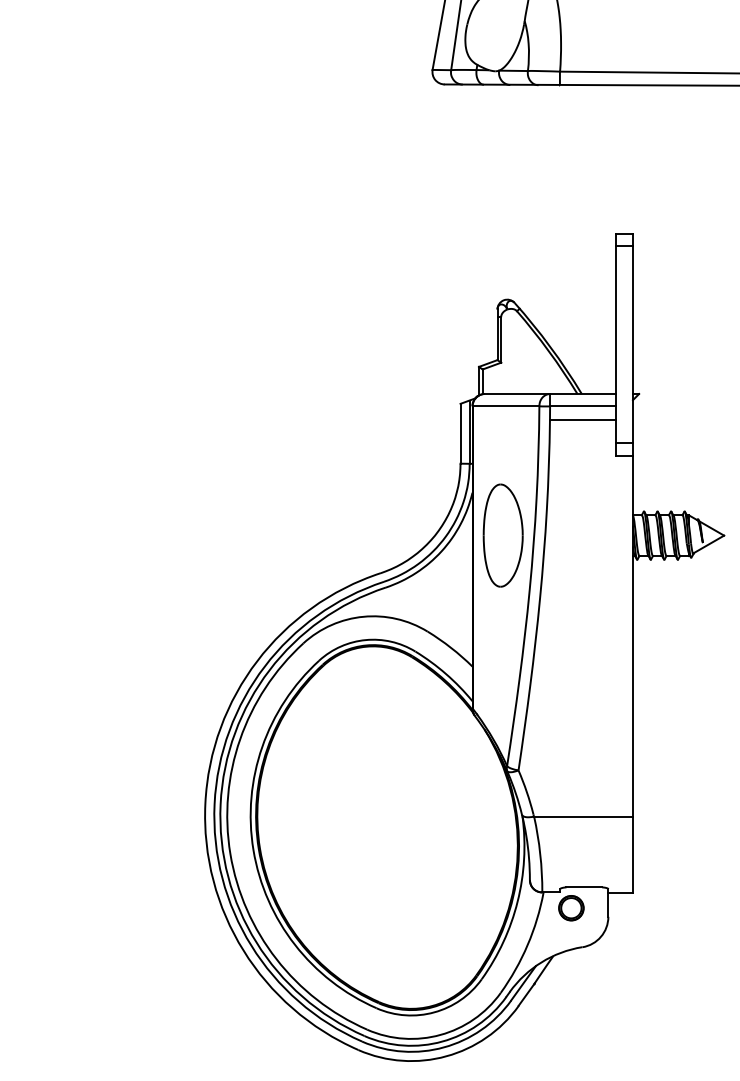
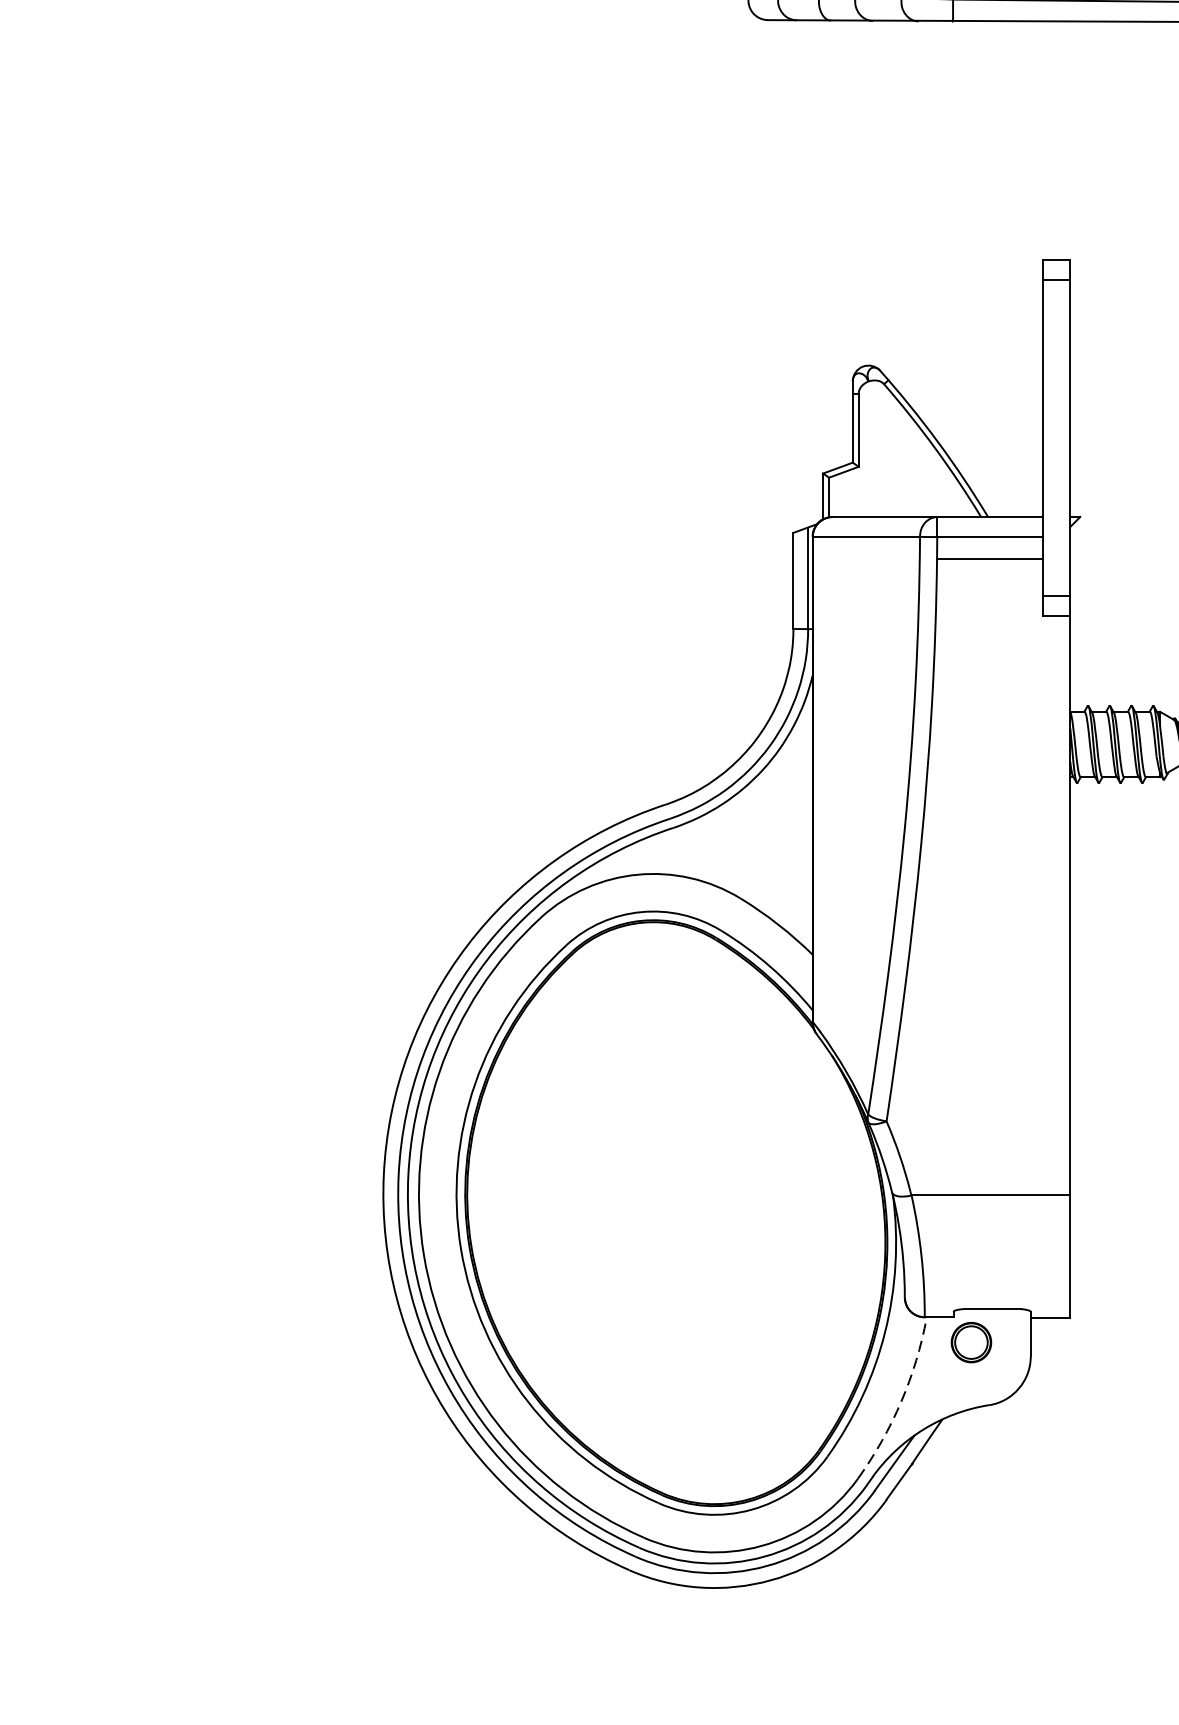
part: (502, 535) -> (860, 744), removed
arc: (527, 945) -> (900, 1402), solid -> dashed

